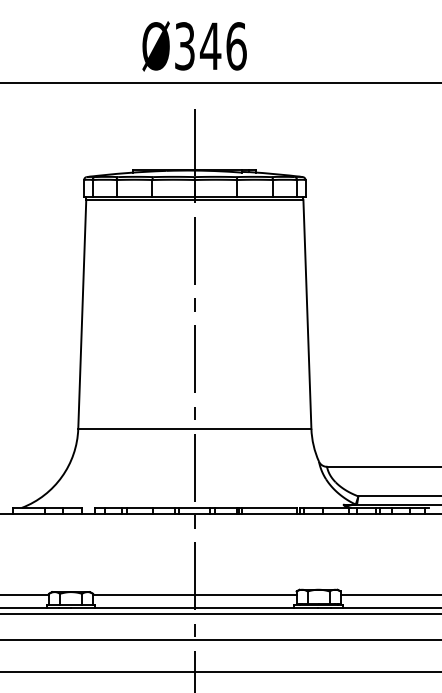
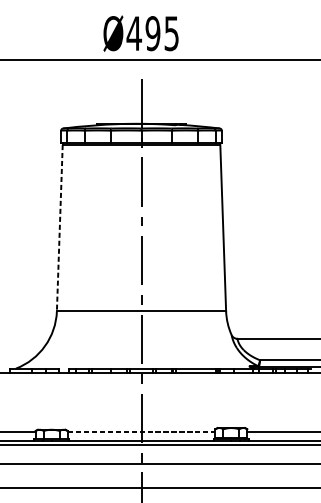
text: (210, 46) -> (152, 33), Ø346 -> Ø495
line: (82, 314) -> (59, 228), solid -> dashed
line: (194, 594) -> (141, 431), solid -> dashed

